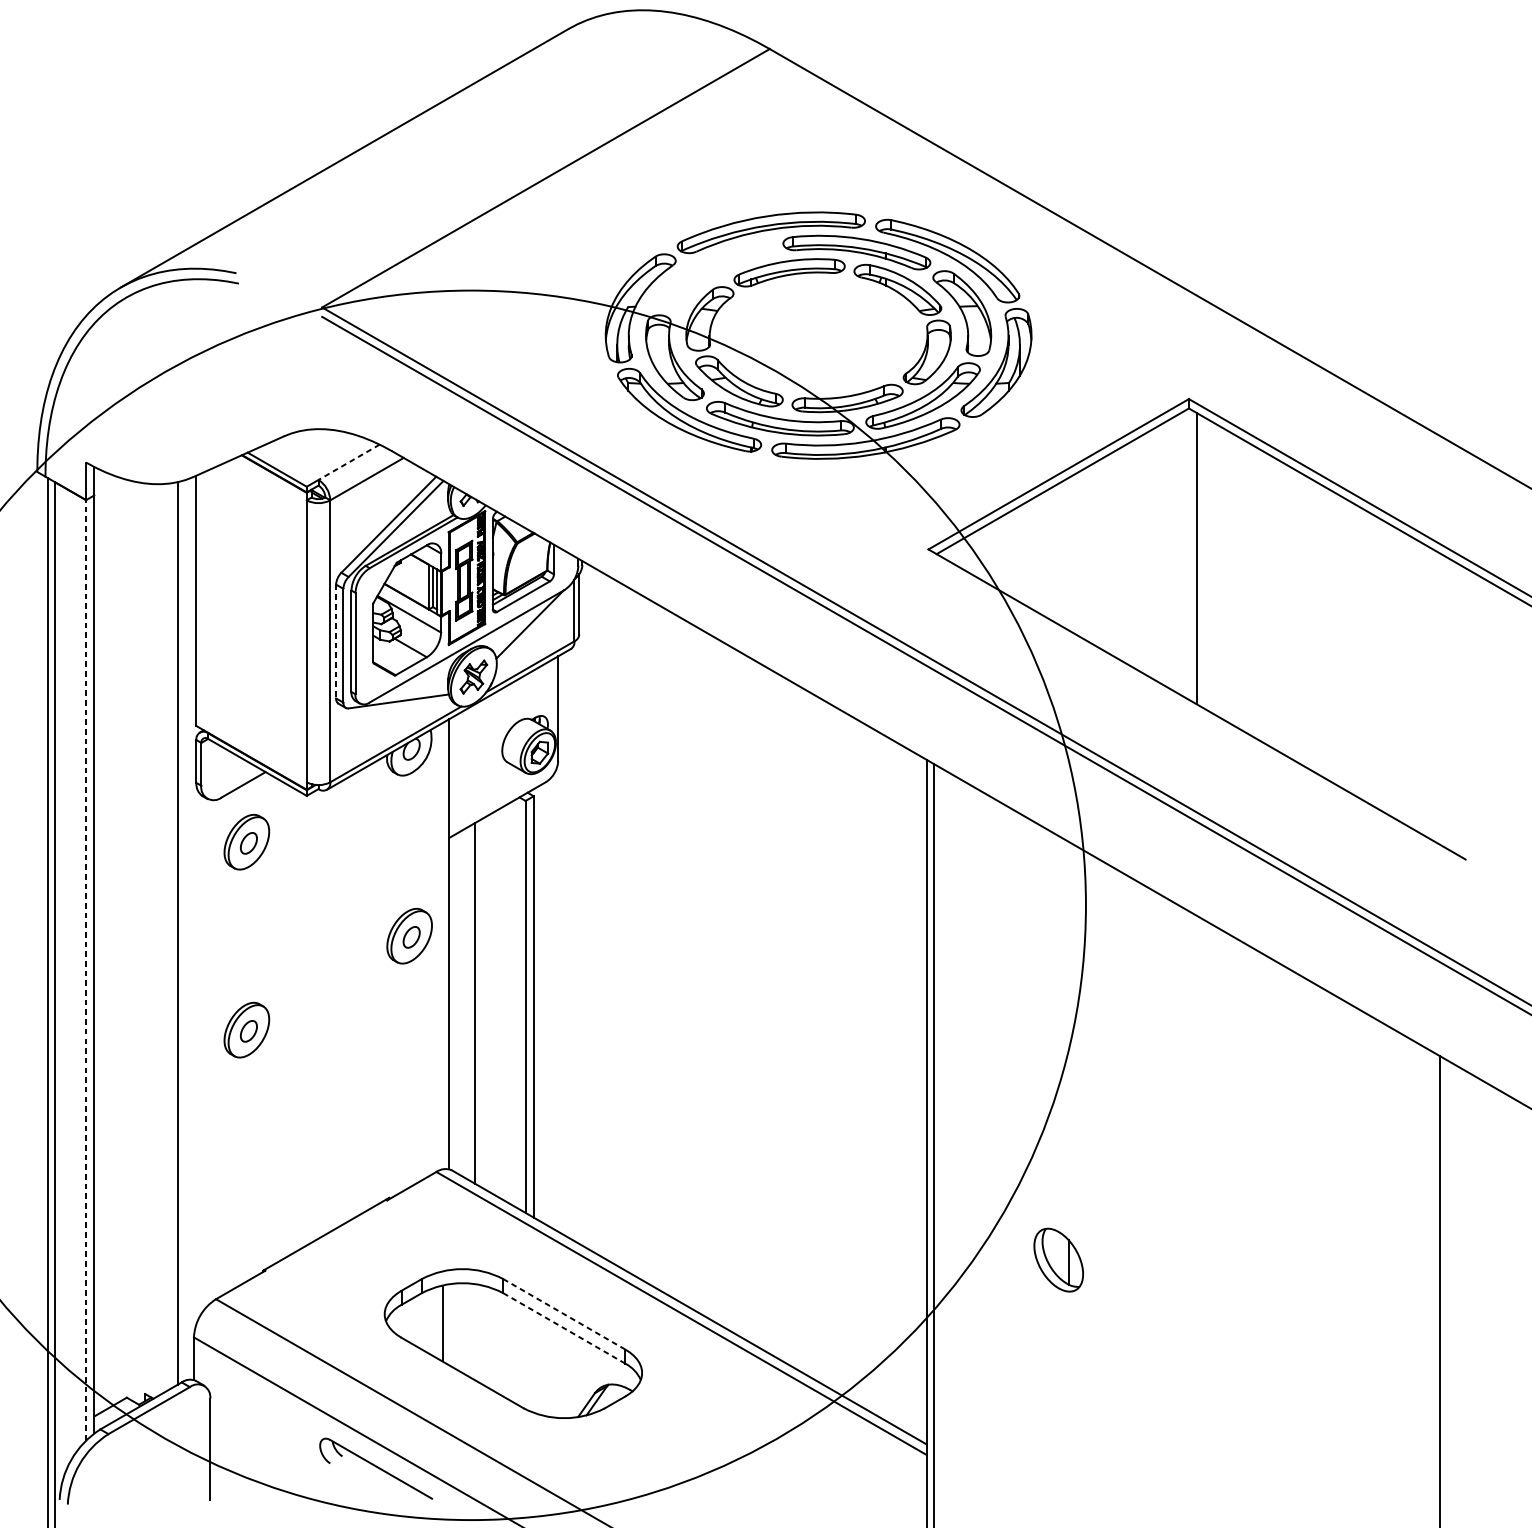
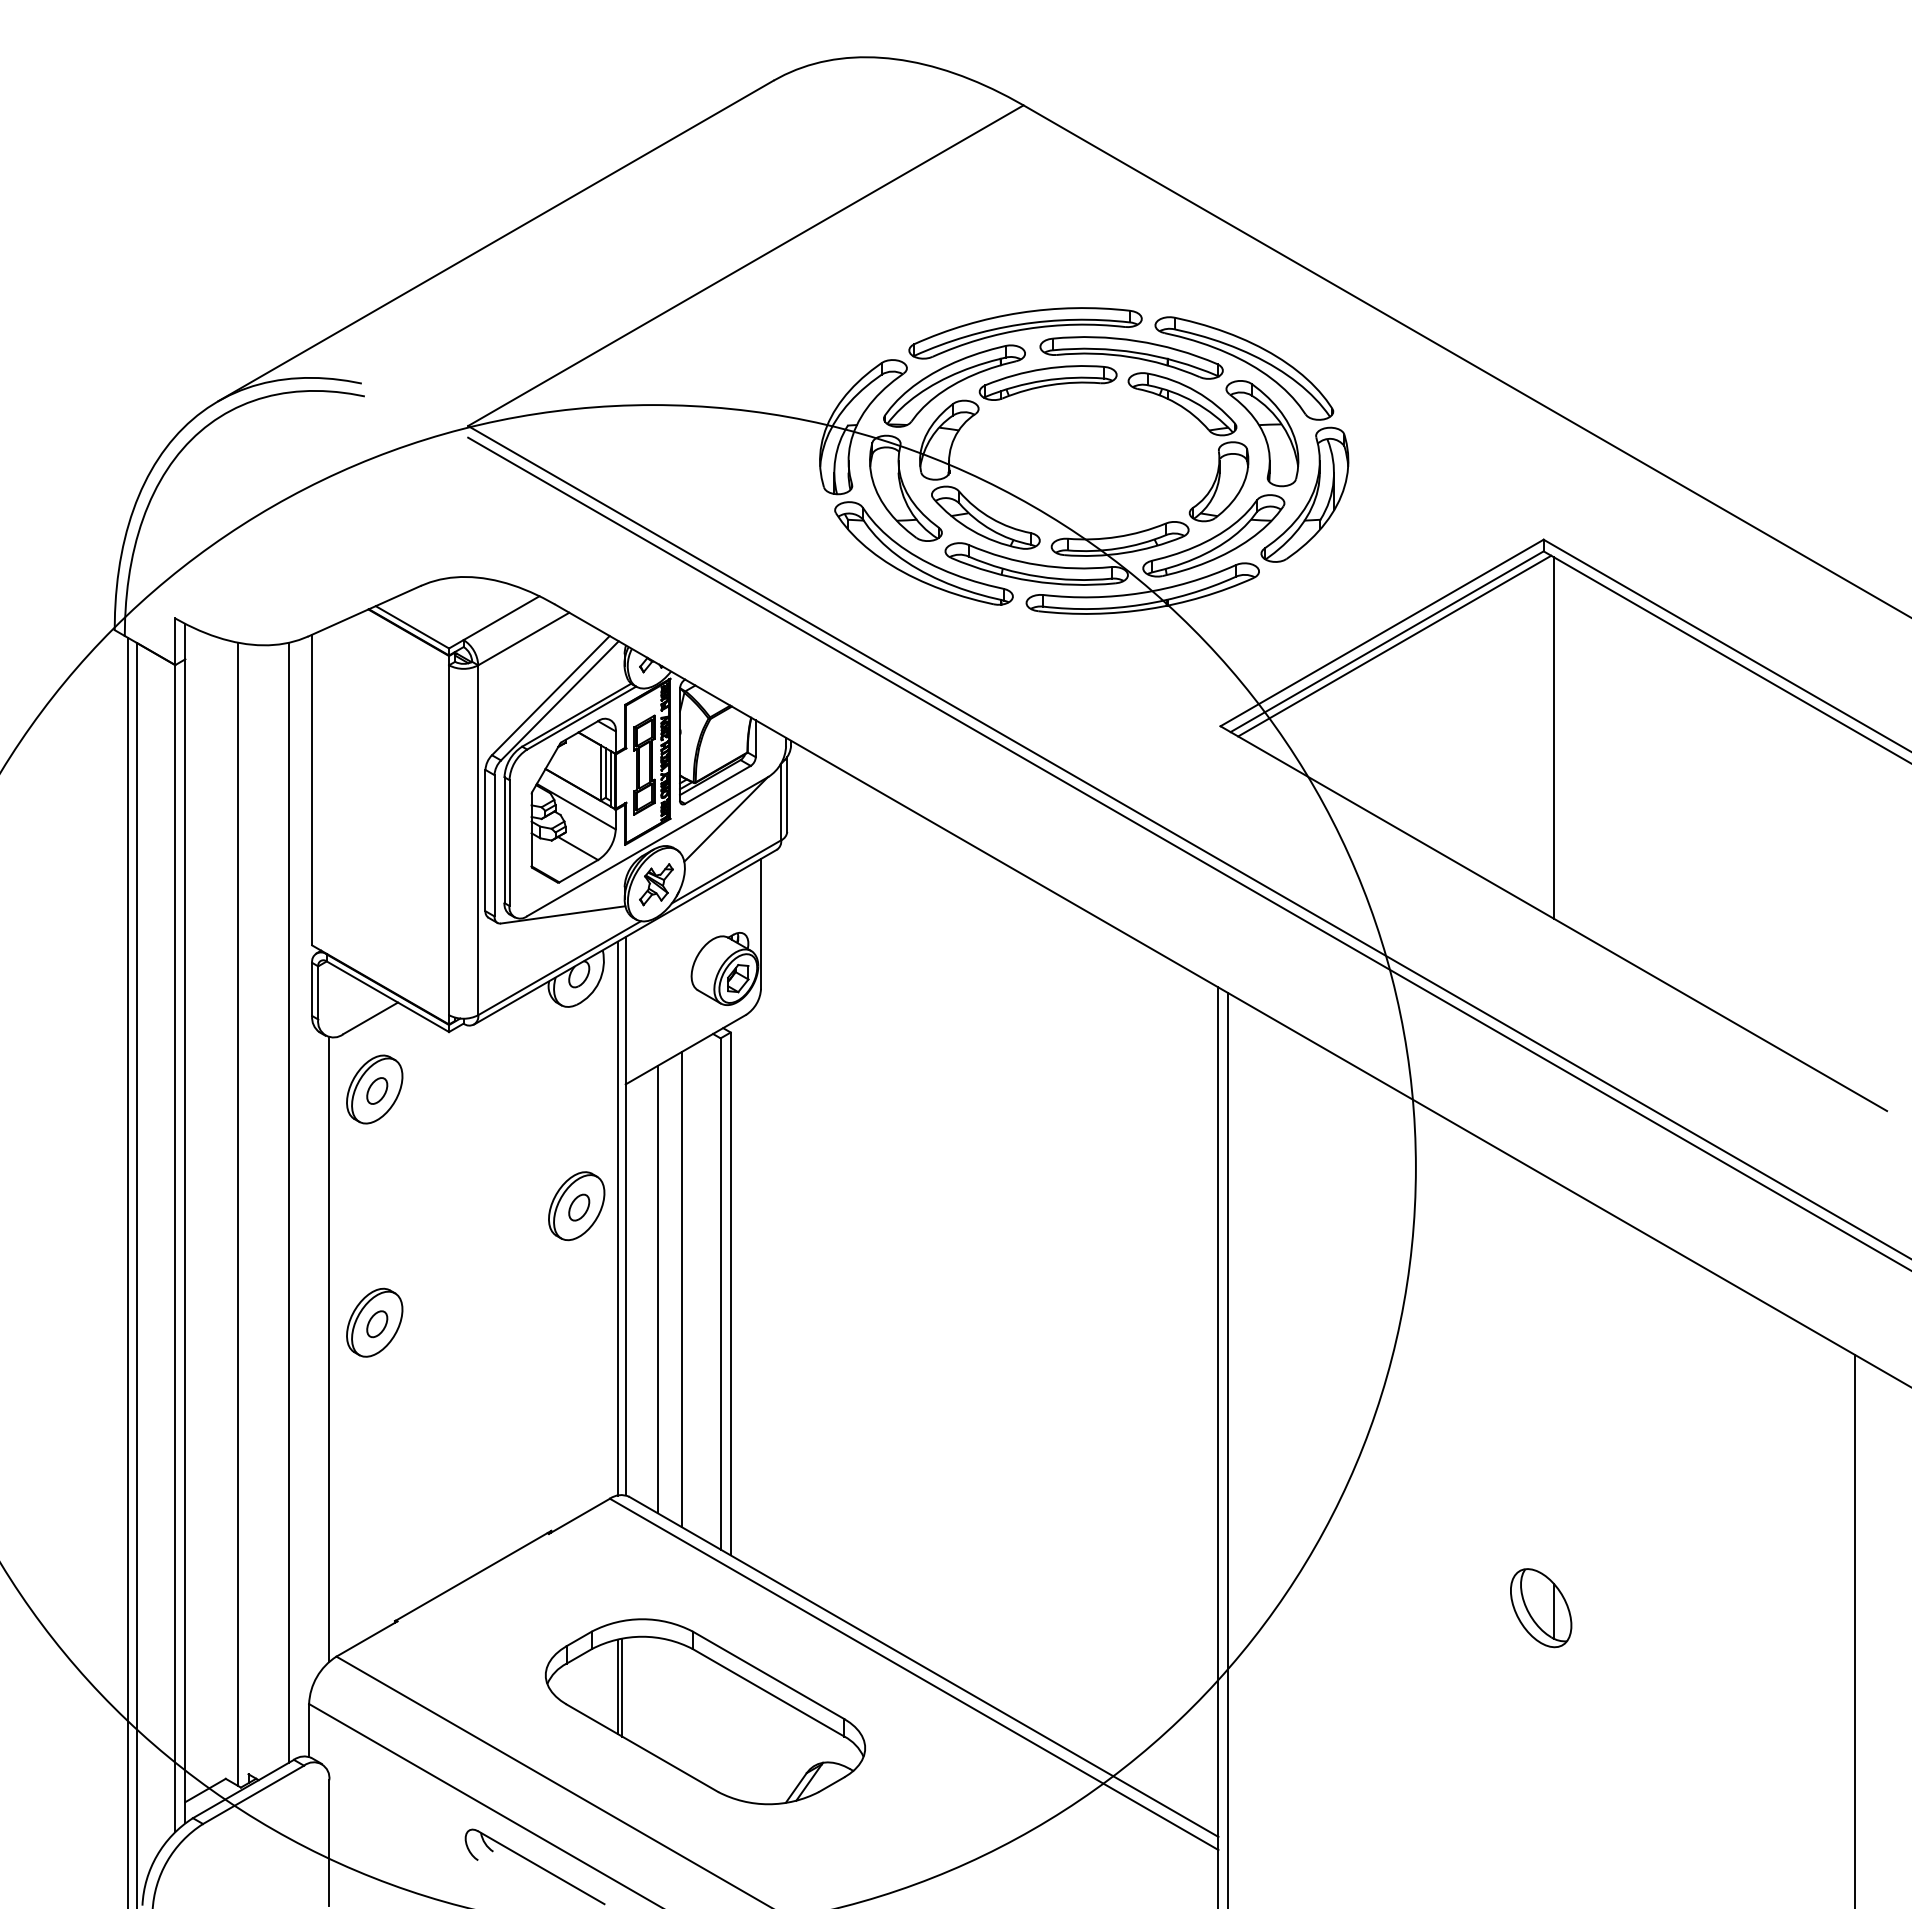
part: (714, 274) -> (954, 385), added
line: (349, 462) -> (501, 618), dashed -> solid
line: (1068, 484) -> (1394, 645), added
line: (336, 641) -> (485, 840), dashed -> solid
line: (137, 942) -> (238, 1214), added
line: (442, 946) -> (617, 1218), added
line: (86, 970) -> (175, 1248), dashed -> solid
line: (494, 1003) -> (682, 1289), added
line: (209, 1051) -> (328, 1349), added
part: (1059, 1260) -> (1541, 1608), moved
line: (564, 1314) -> (768, 1675), dashed -> solid
line: (446, 1324) -> (622, 1687), added
line: (564, 1328) -> (768, 1692), dashed -> solid

